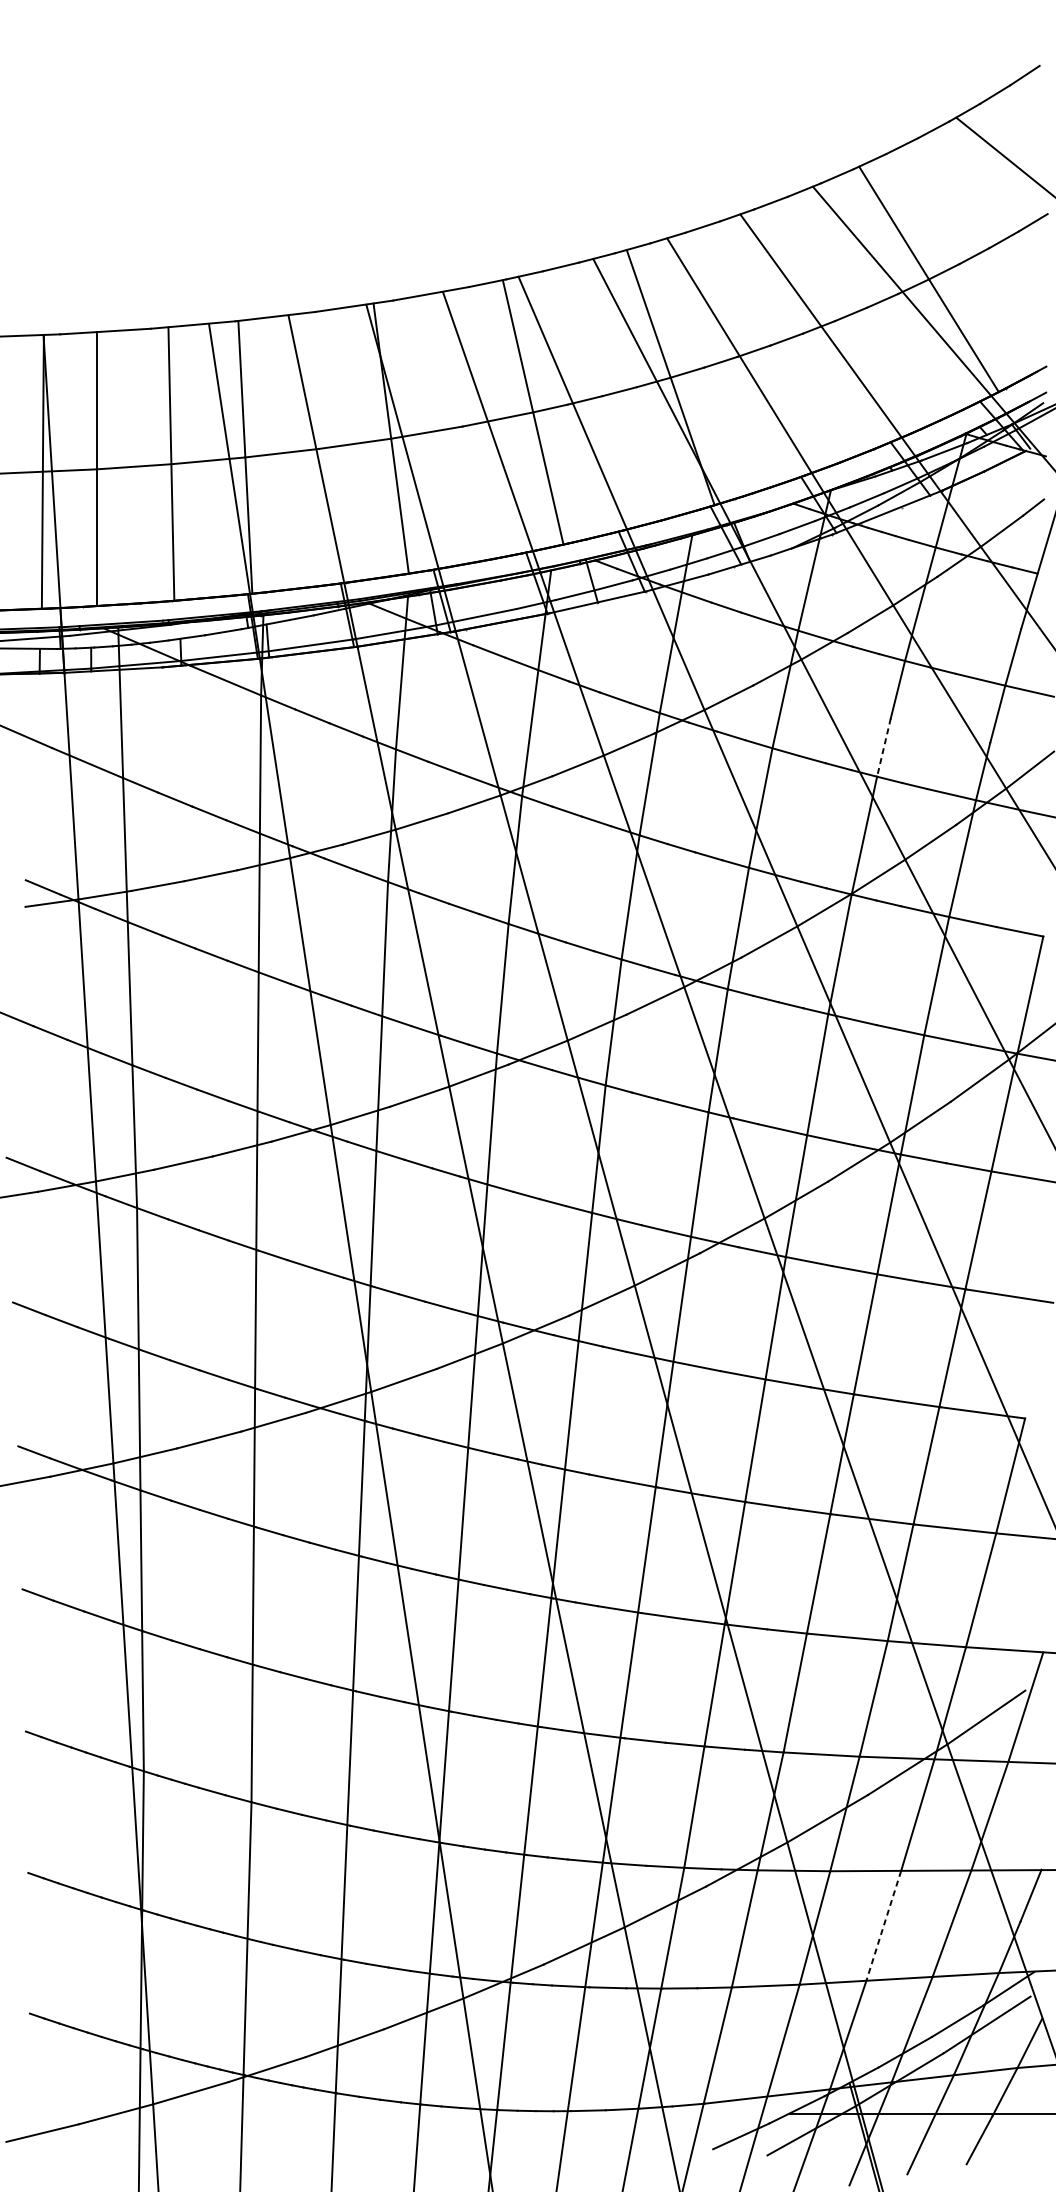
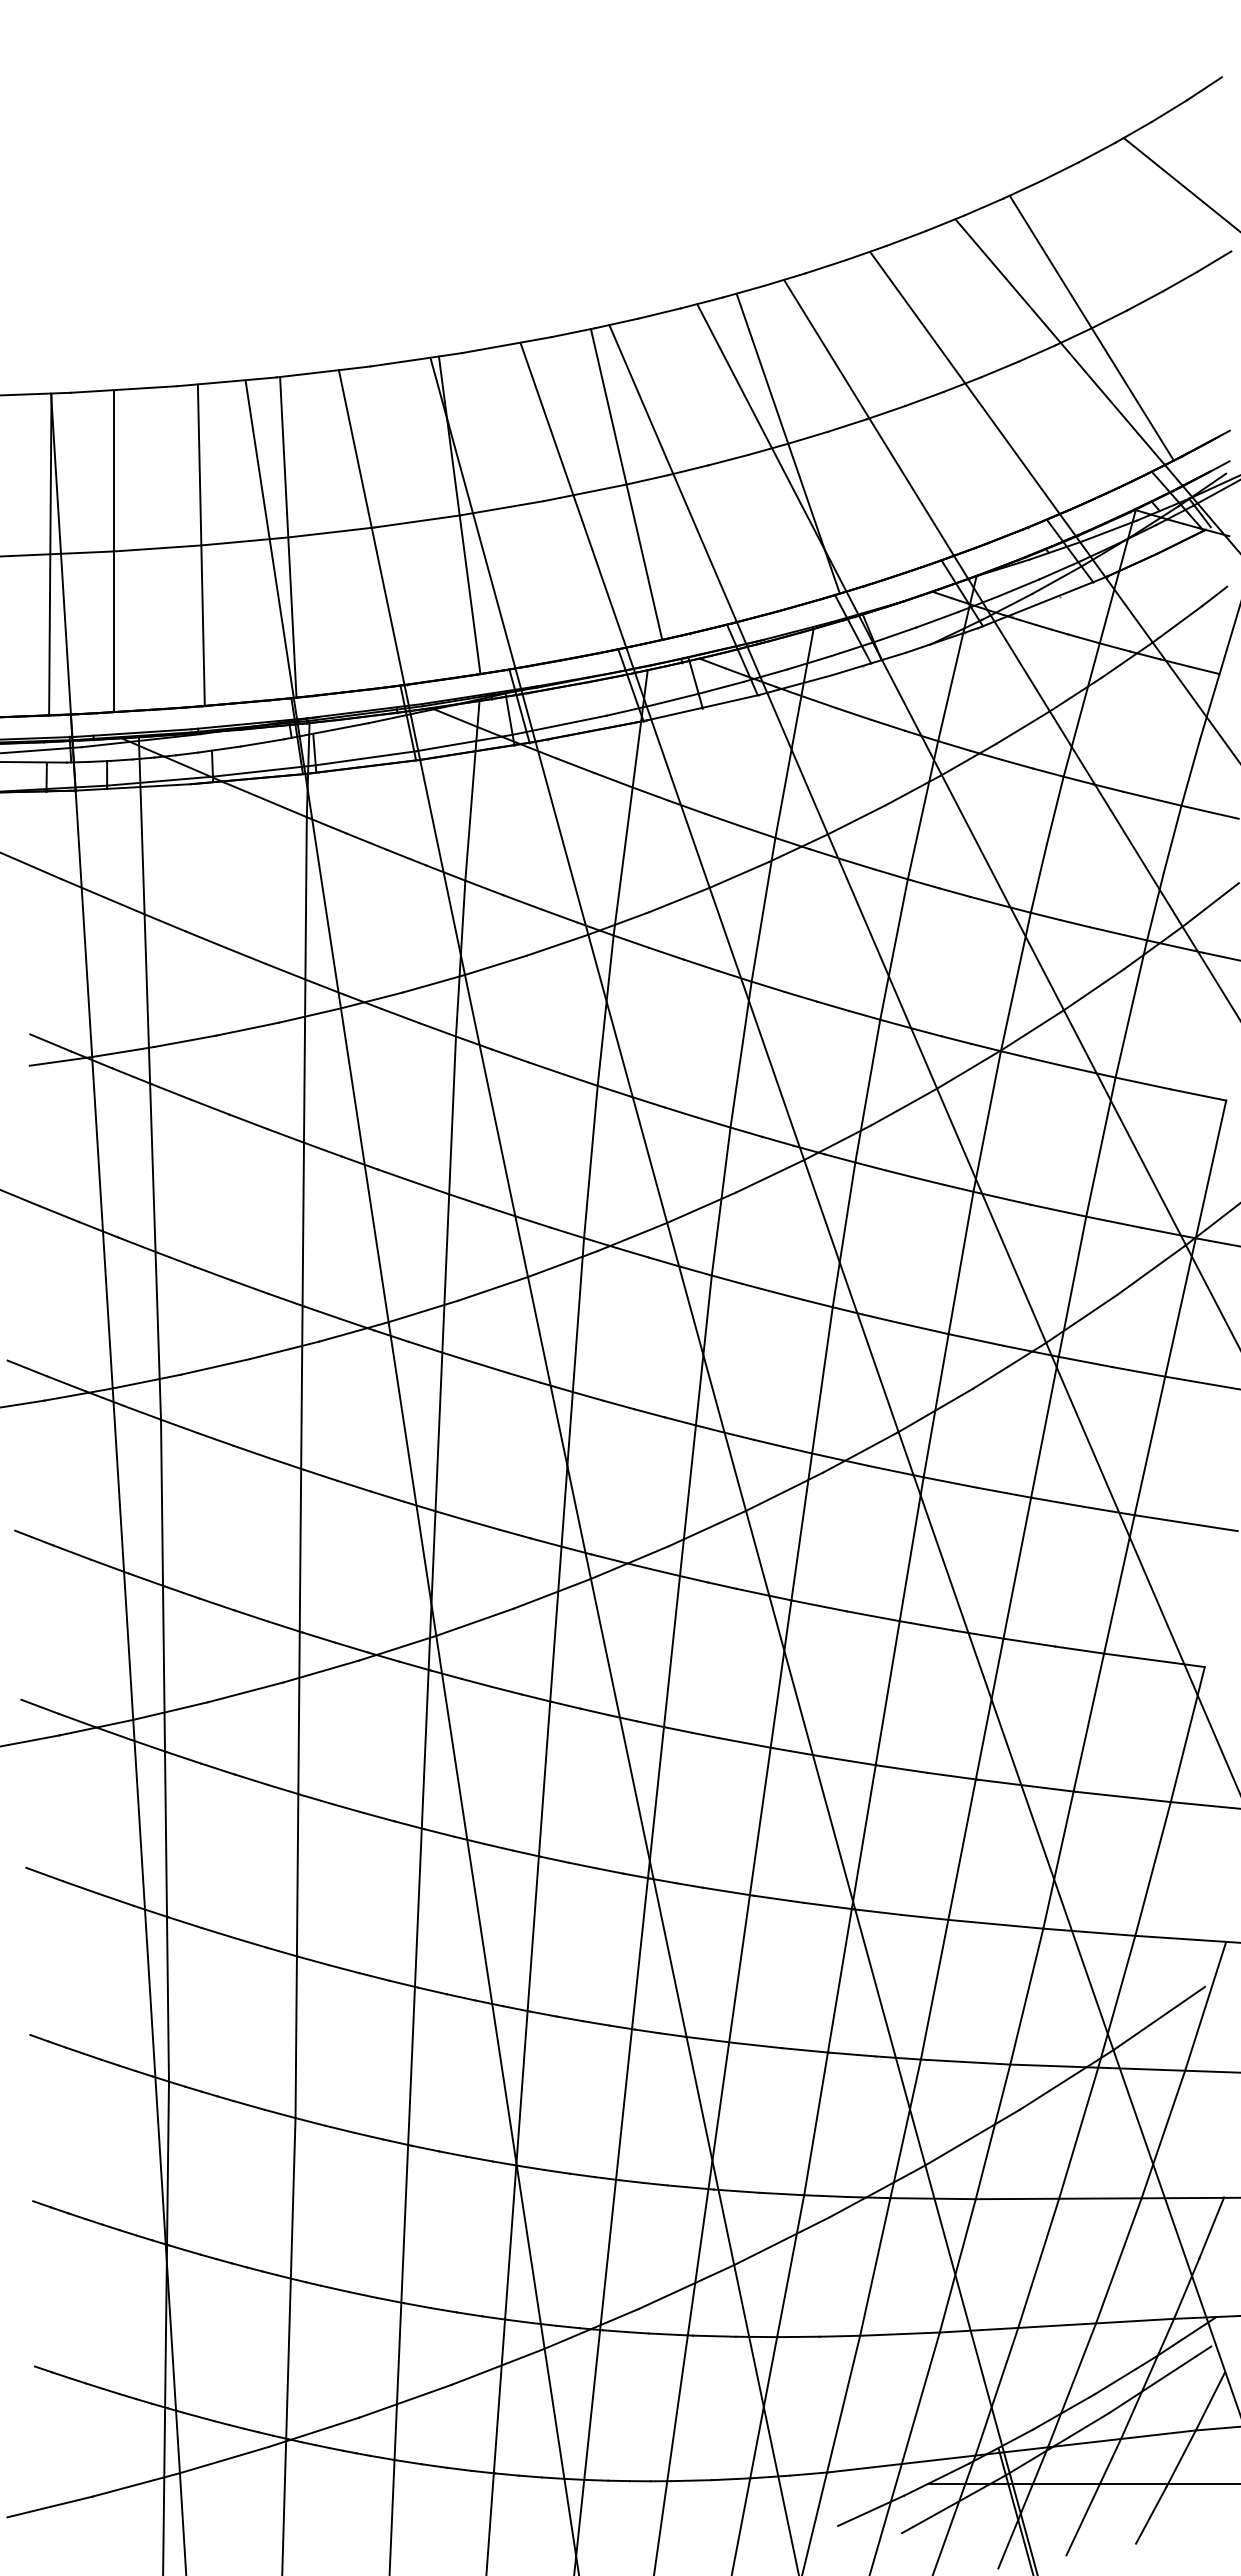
line: (883, 748) -> (1038, 879), dashed -> solid
line: (883, 1925) -> (1038, 2263), dashed -> solid

